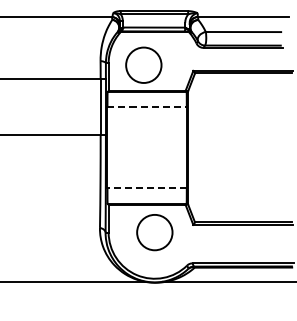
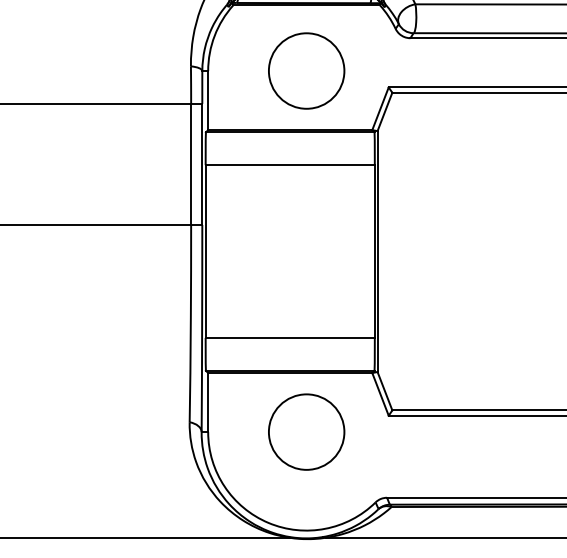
circle: (143, 64) -> (305, 69), moved
line: (147, 107) -> (291, 165), dashed -> solid
line: (147, 188) -> (291, 338), dashed -> solid

